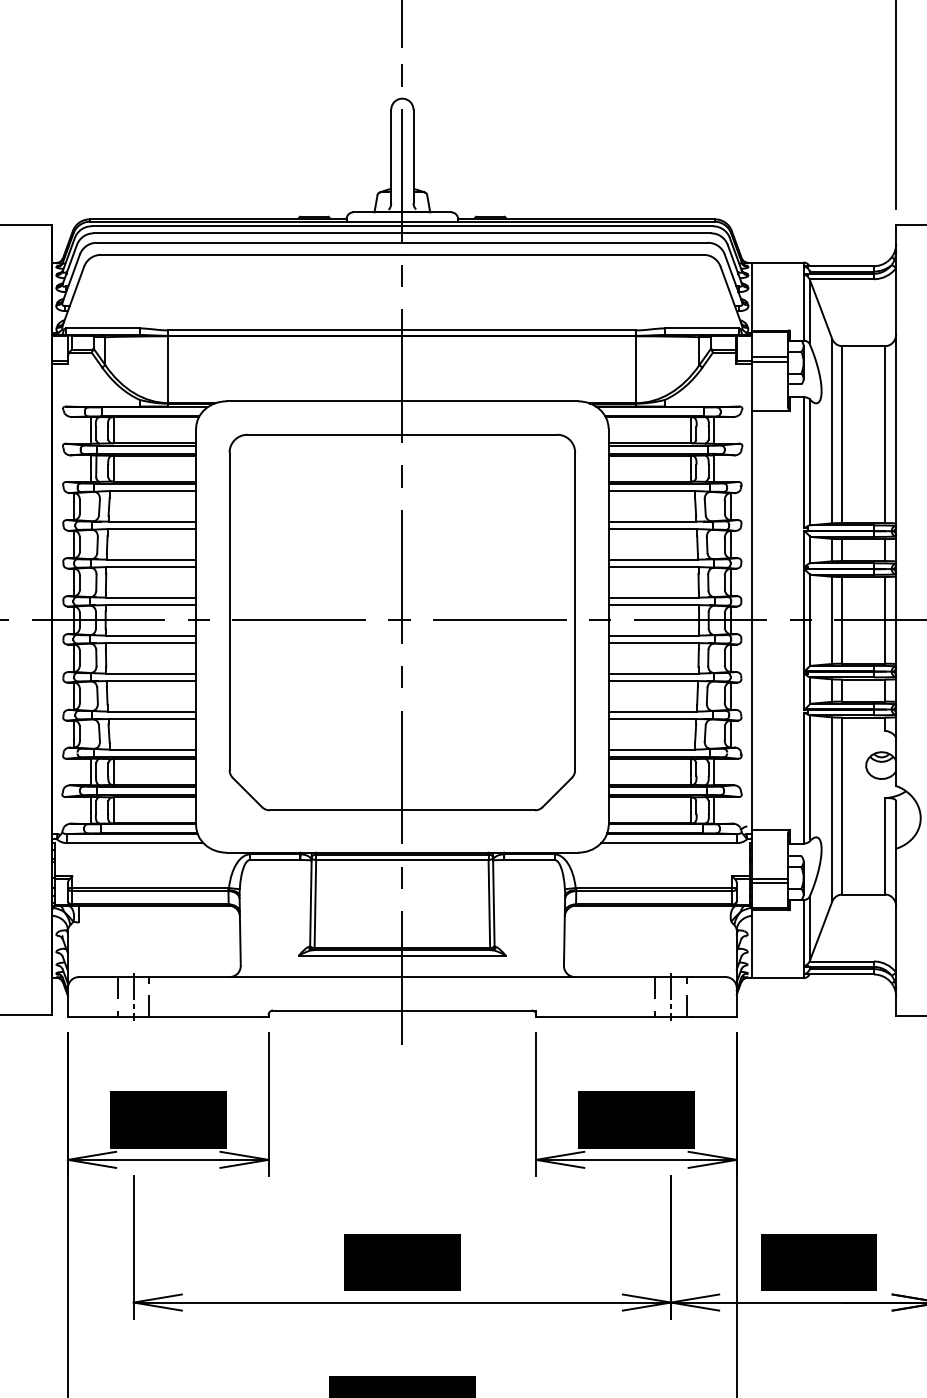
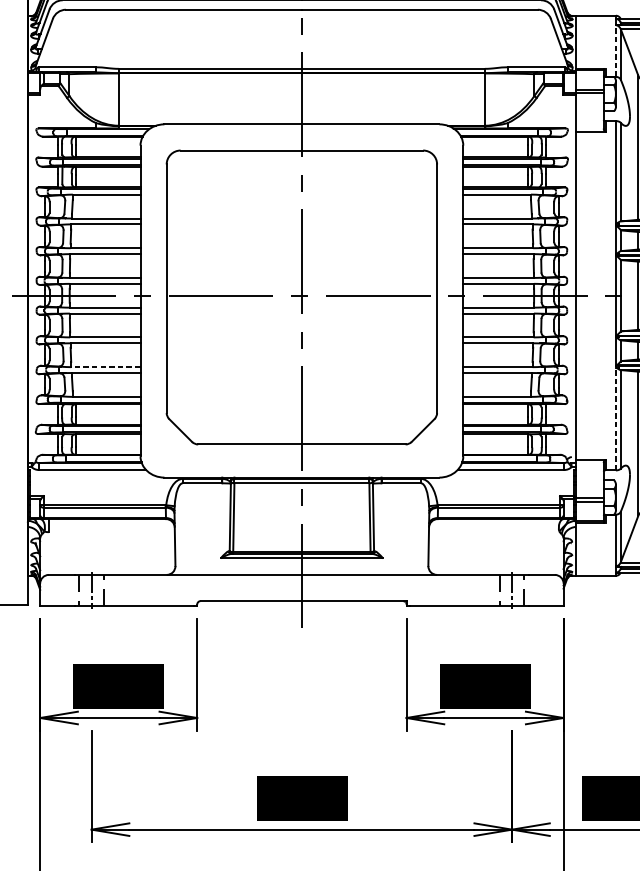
line: (803, 307) -> (615, 50), solid -> dashed
line: (151, 711) -> (105, 367), solid -> dashed
line: (803, 777) -> (615, 418), solid -> dashed

